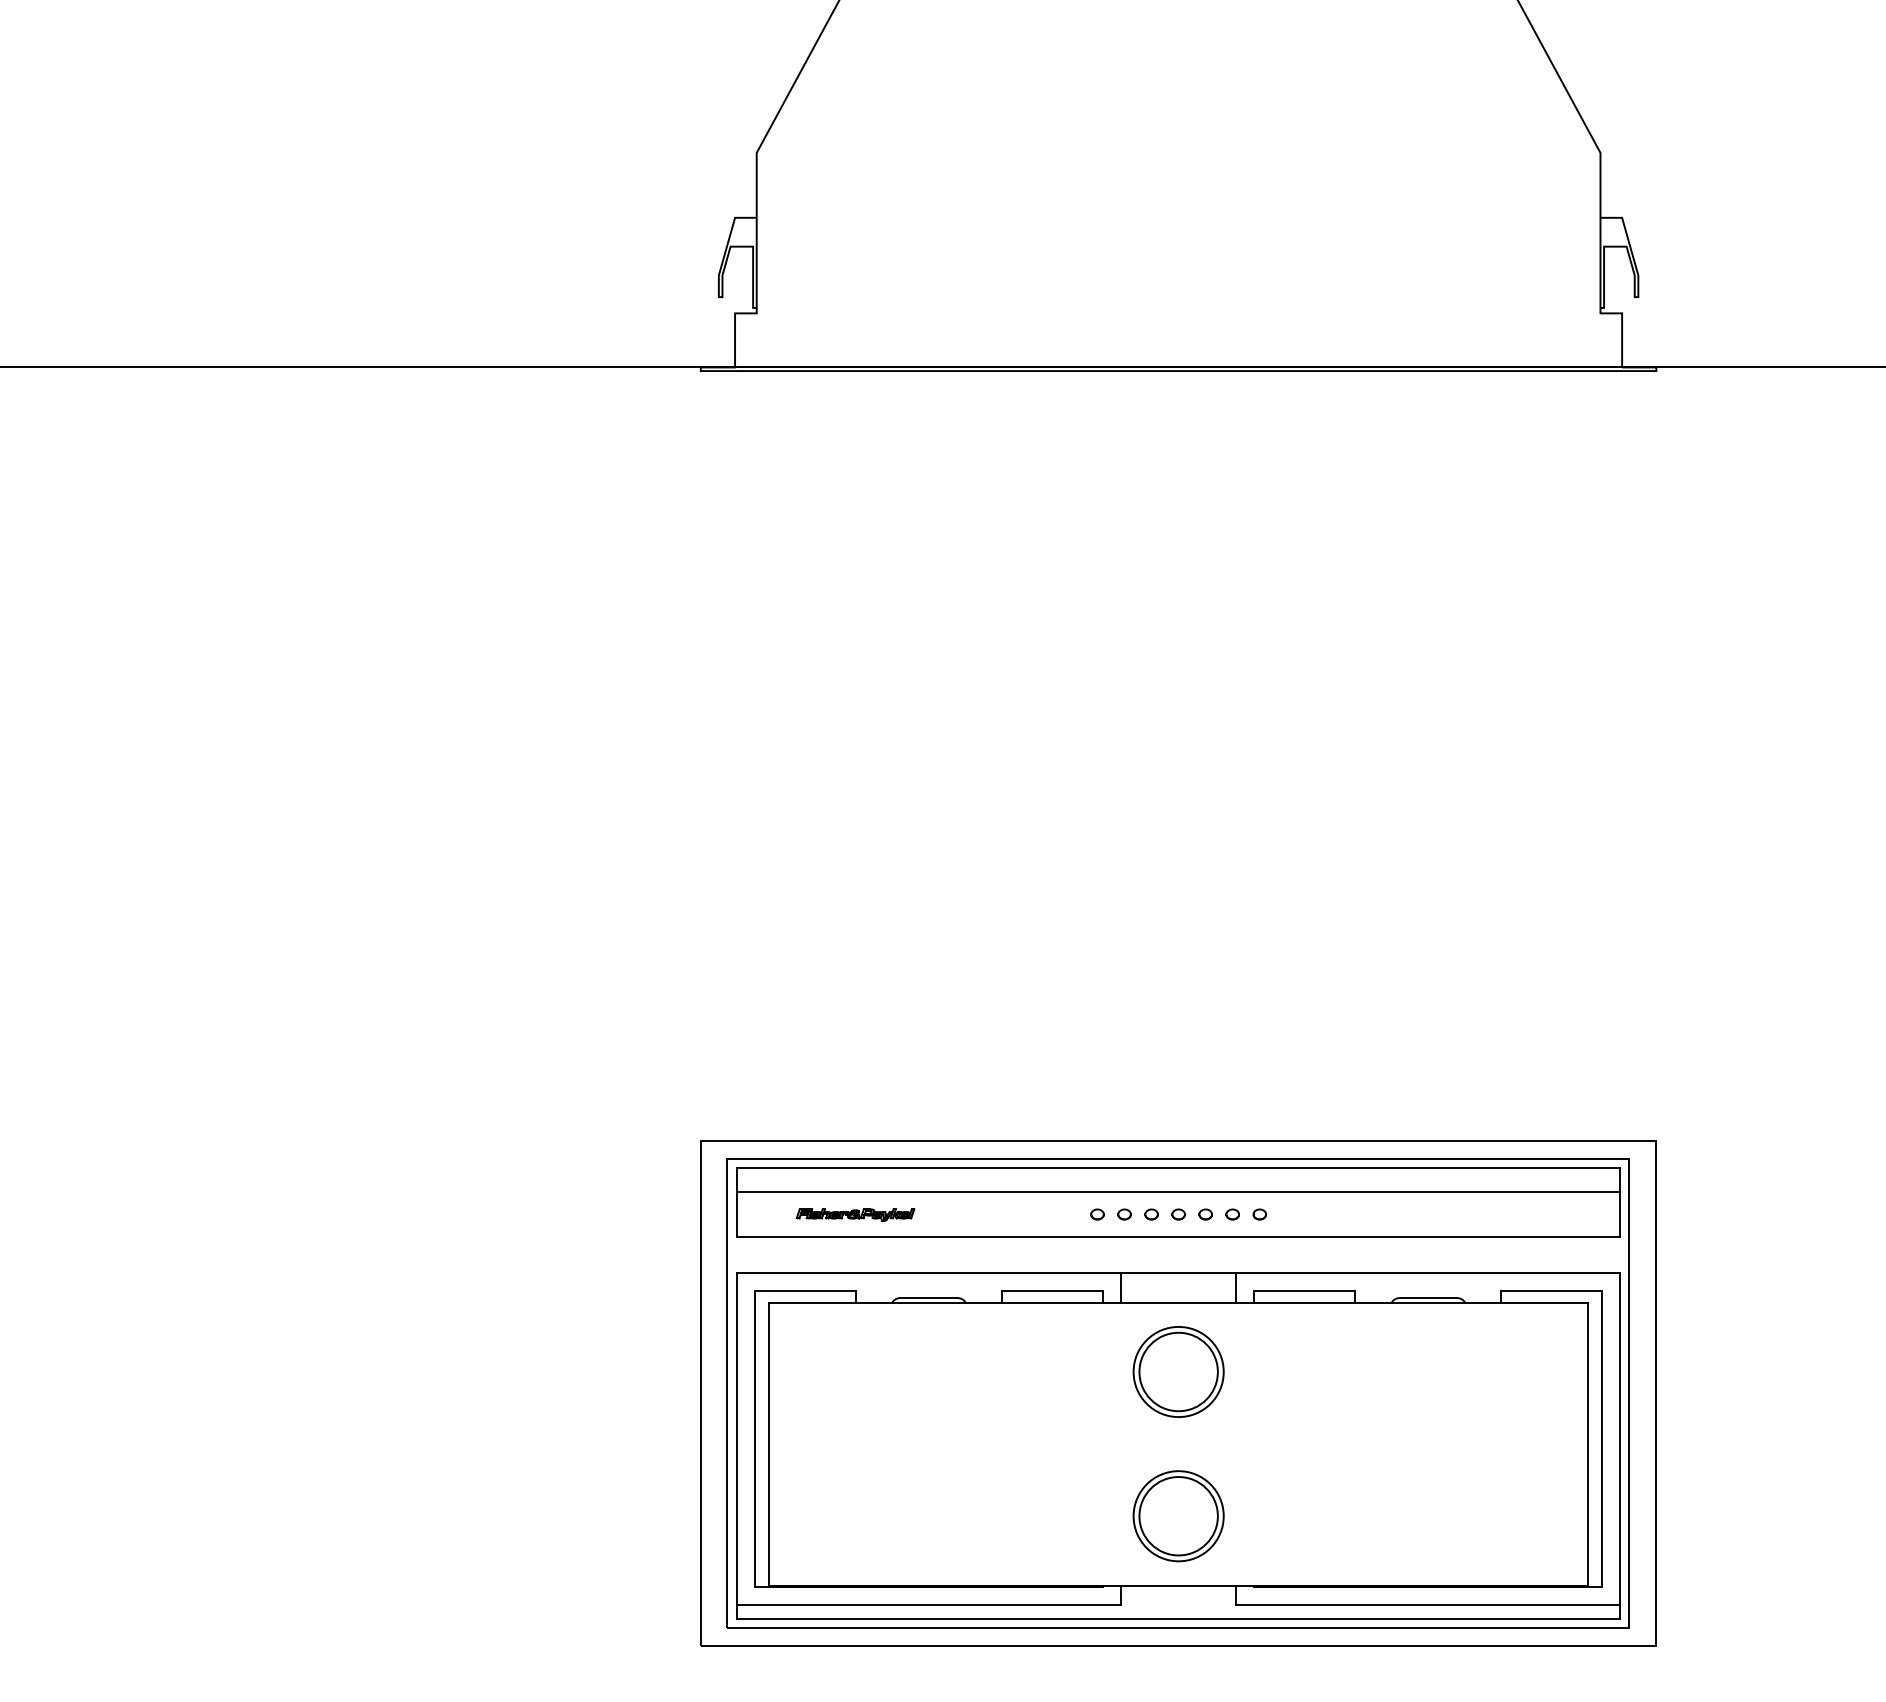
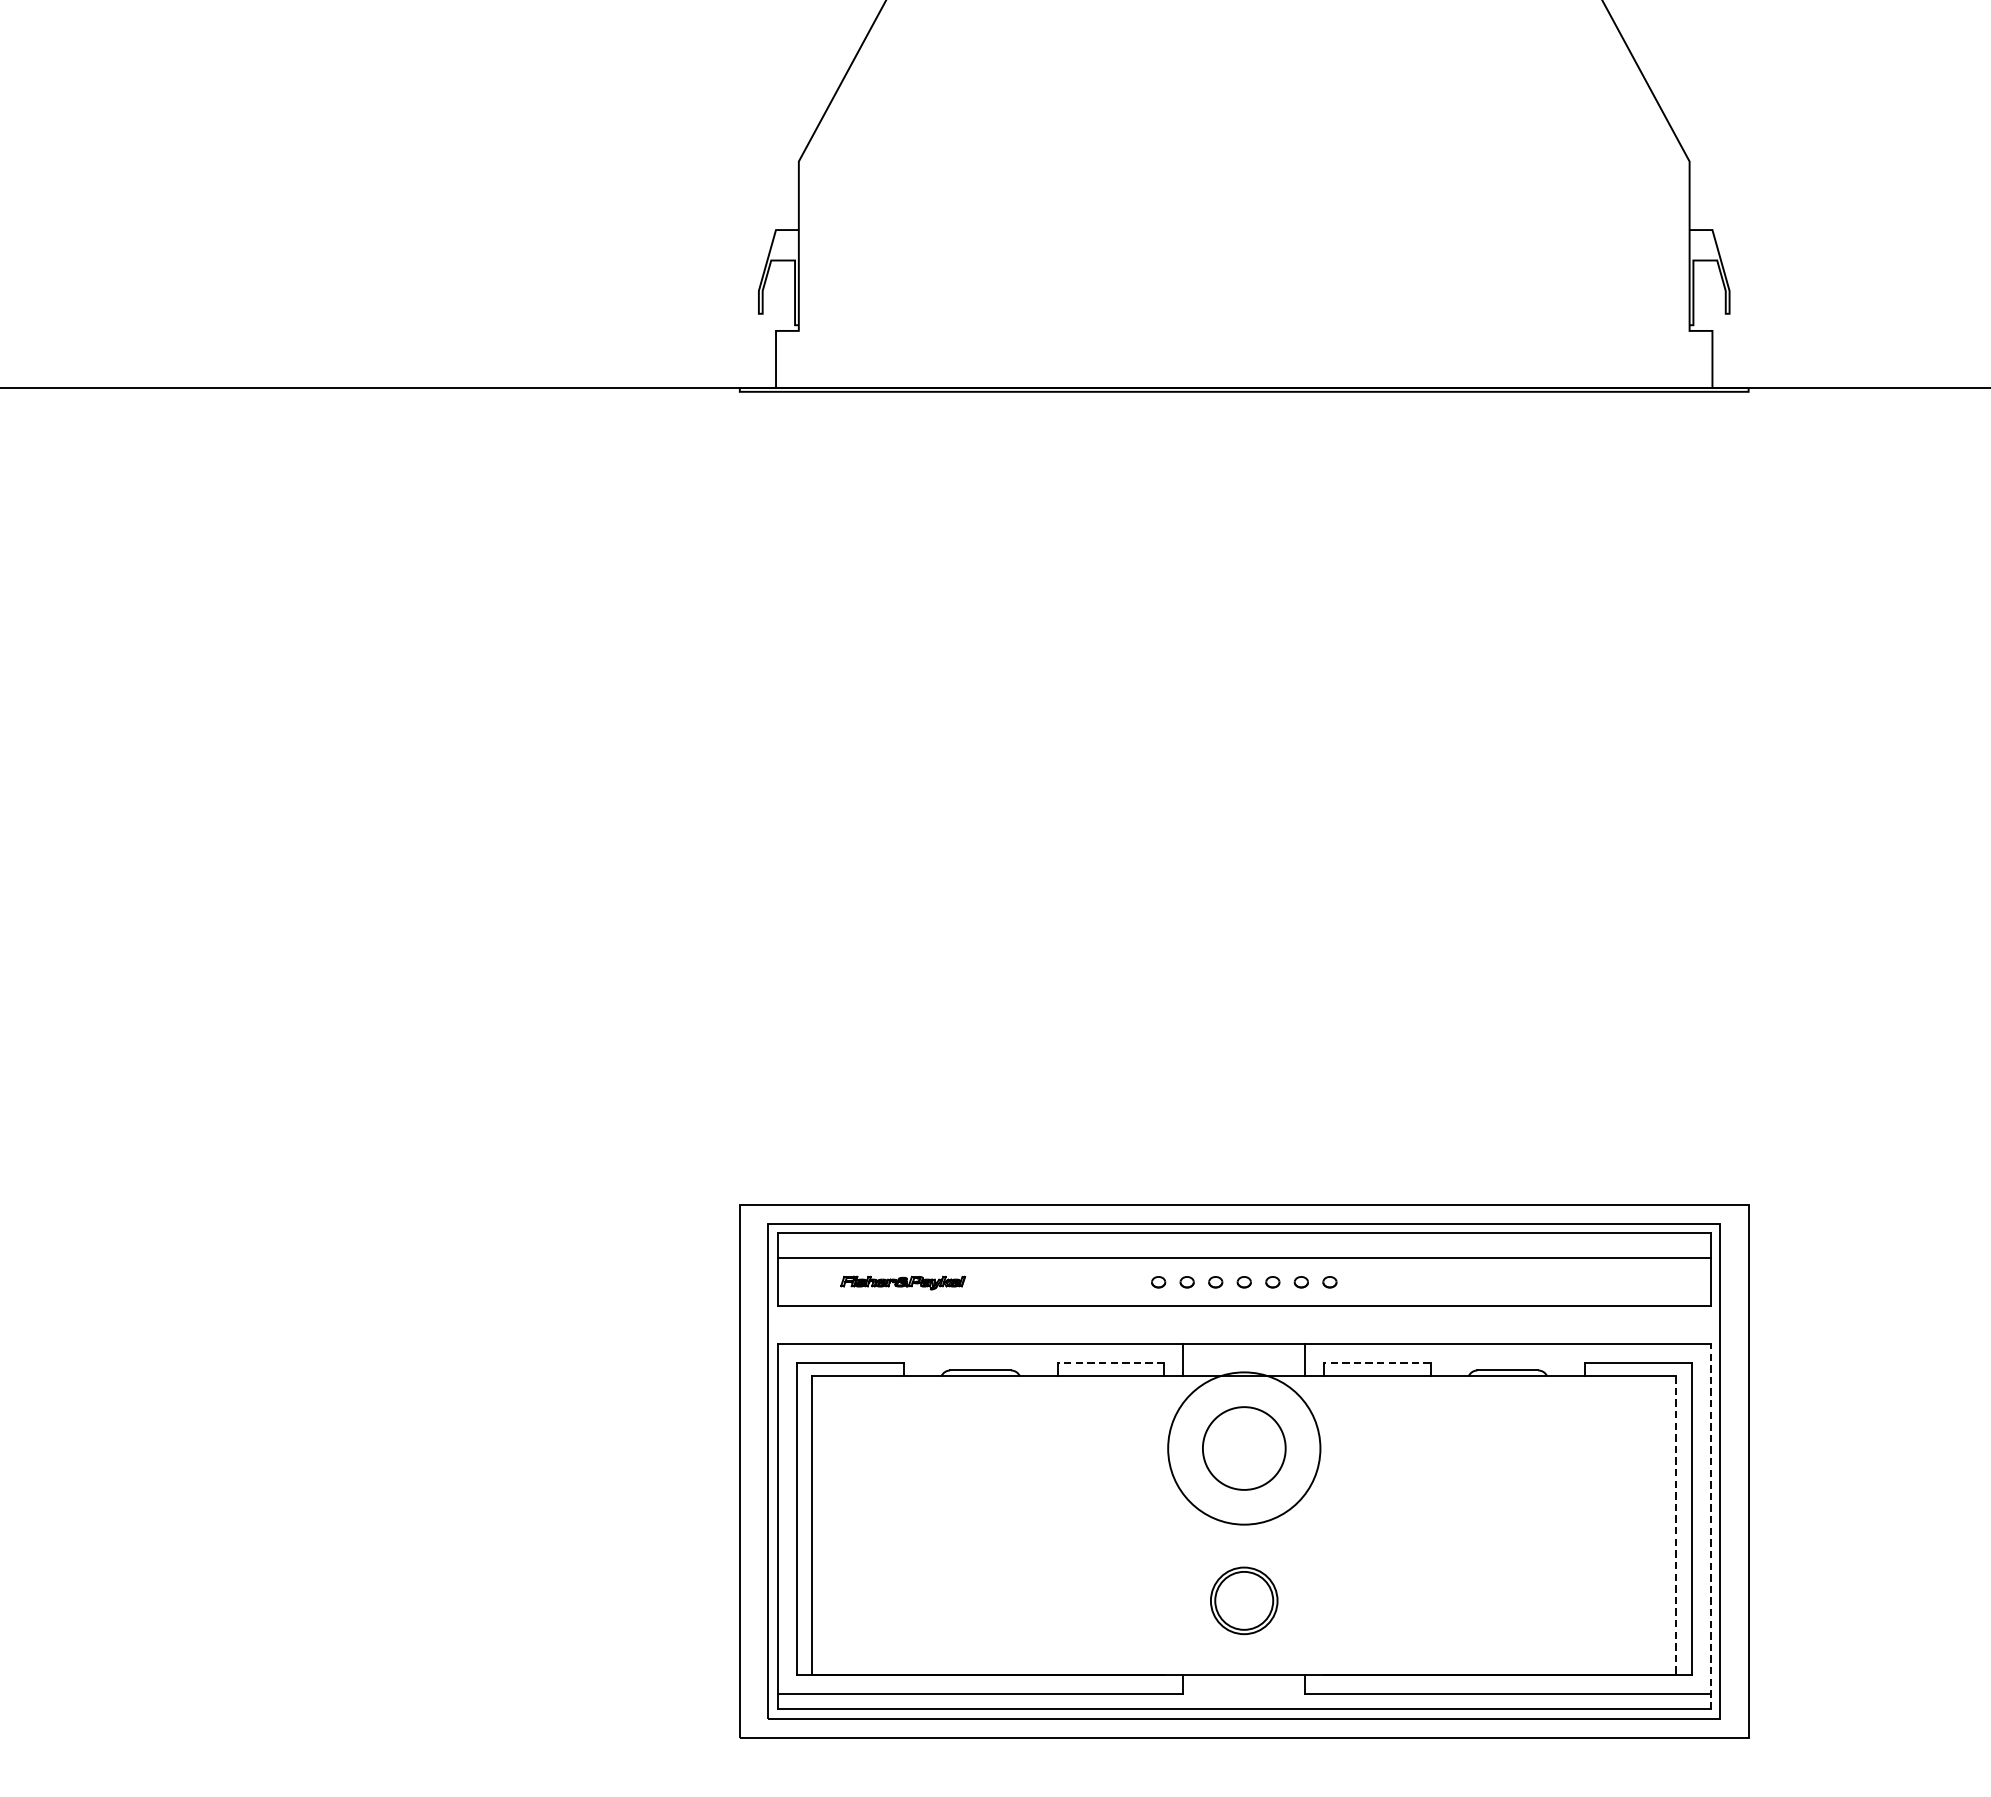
line: (1051, 1290) -> (1110, 1362), solid -> dashed
line: (1304, 1290) -> (1377, 1362), solid -> dashed
circle: (1178, 1371) -> (1244, 1447), size x1.6
line: (1587, 1444) -> (1675, 1525), solid -> dashed
line: (1620, 1445) -> (1710, 1526), solid -> dashed
part: (1178, 1516) -> (1244, 1601), size x0.7

